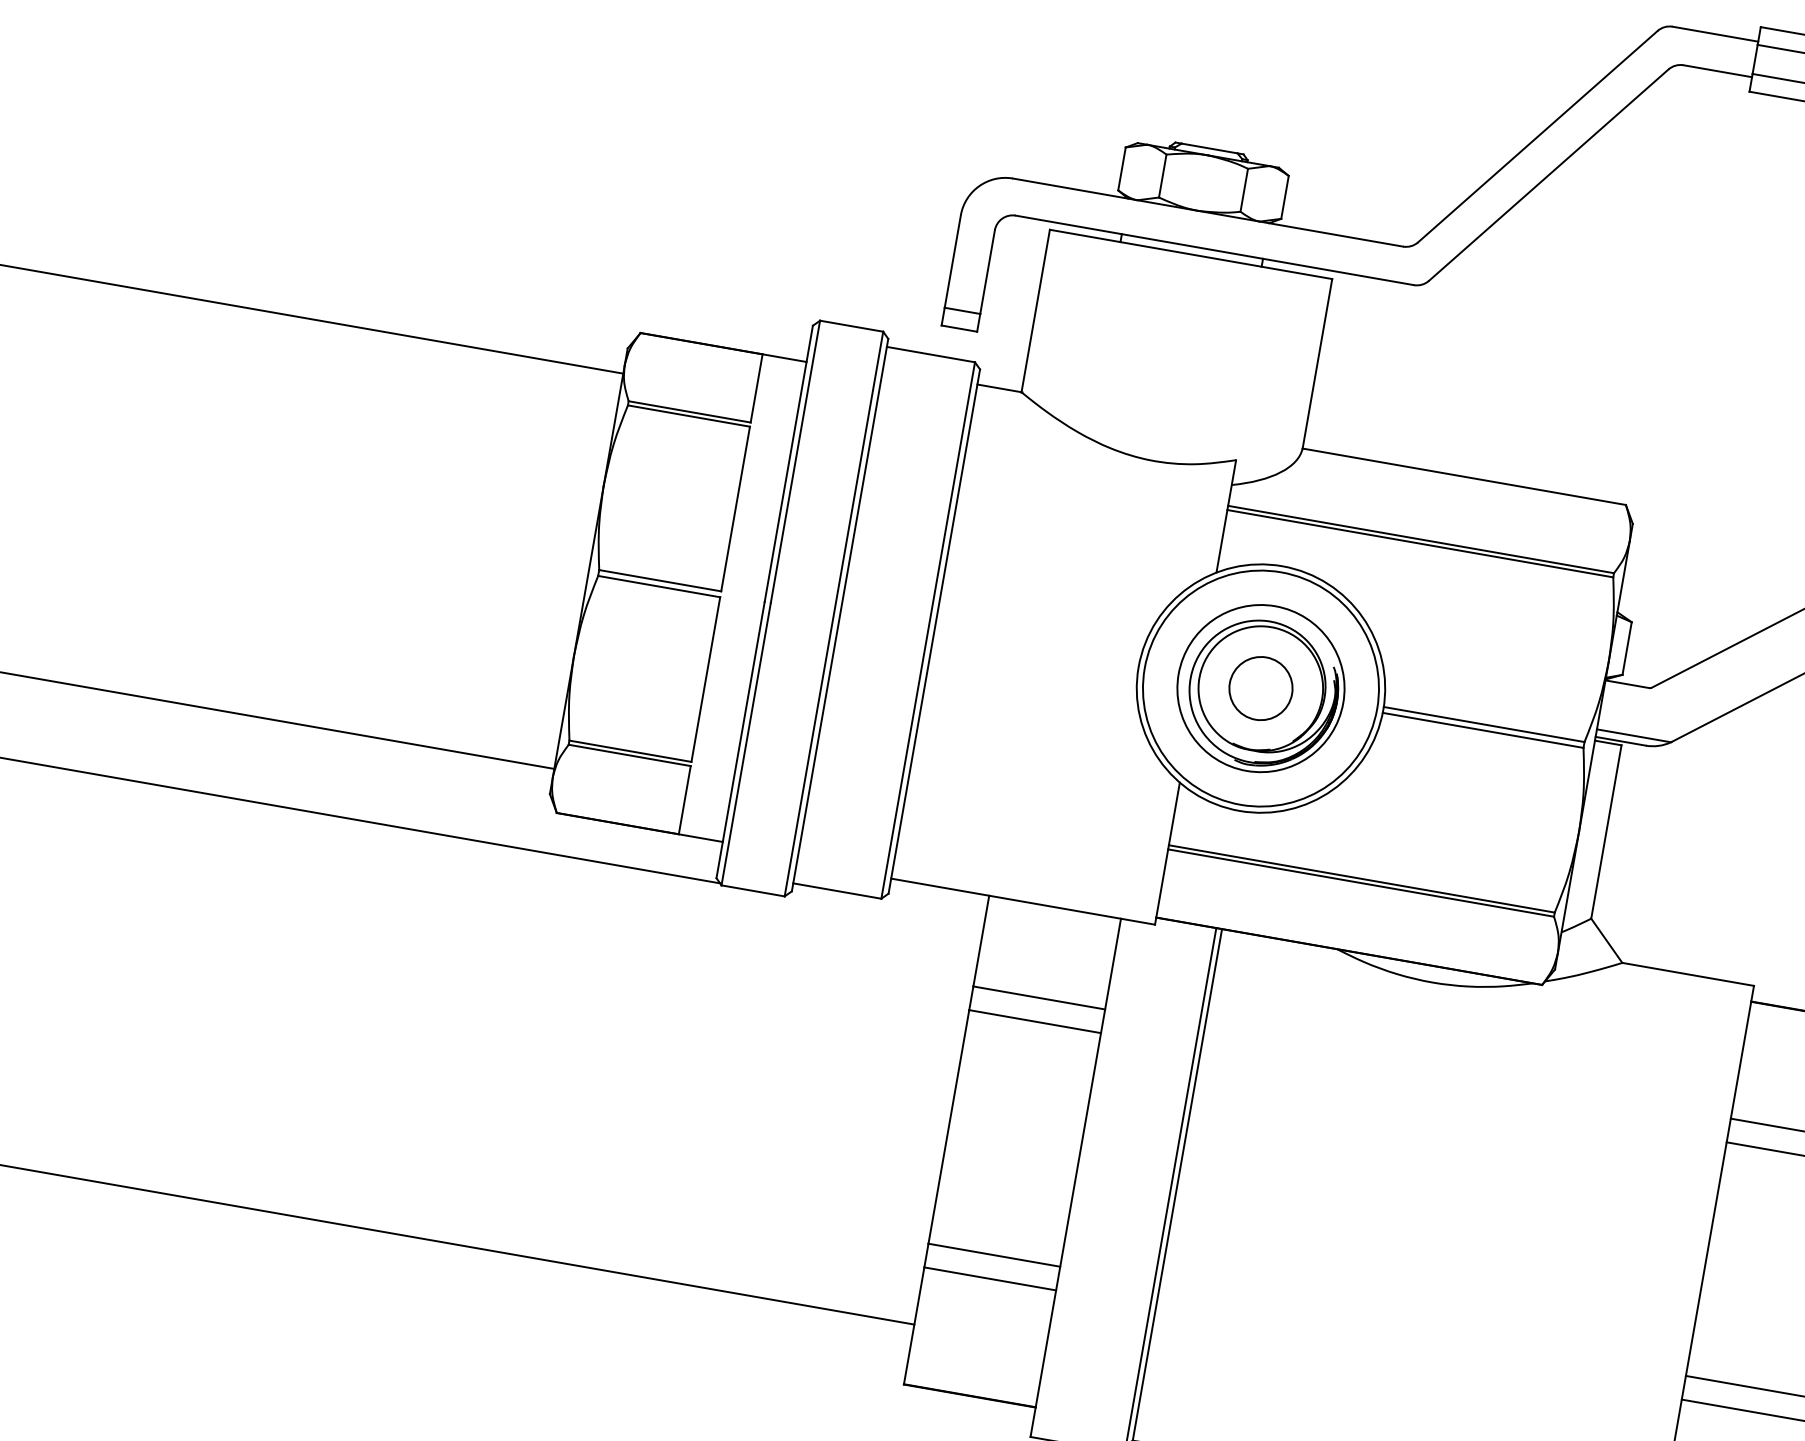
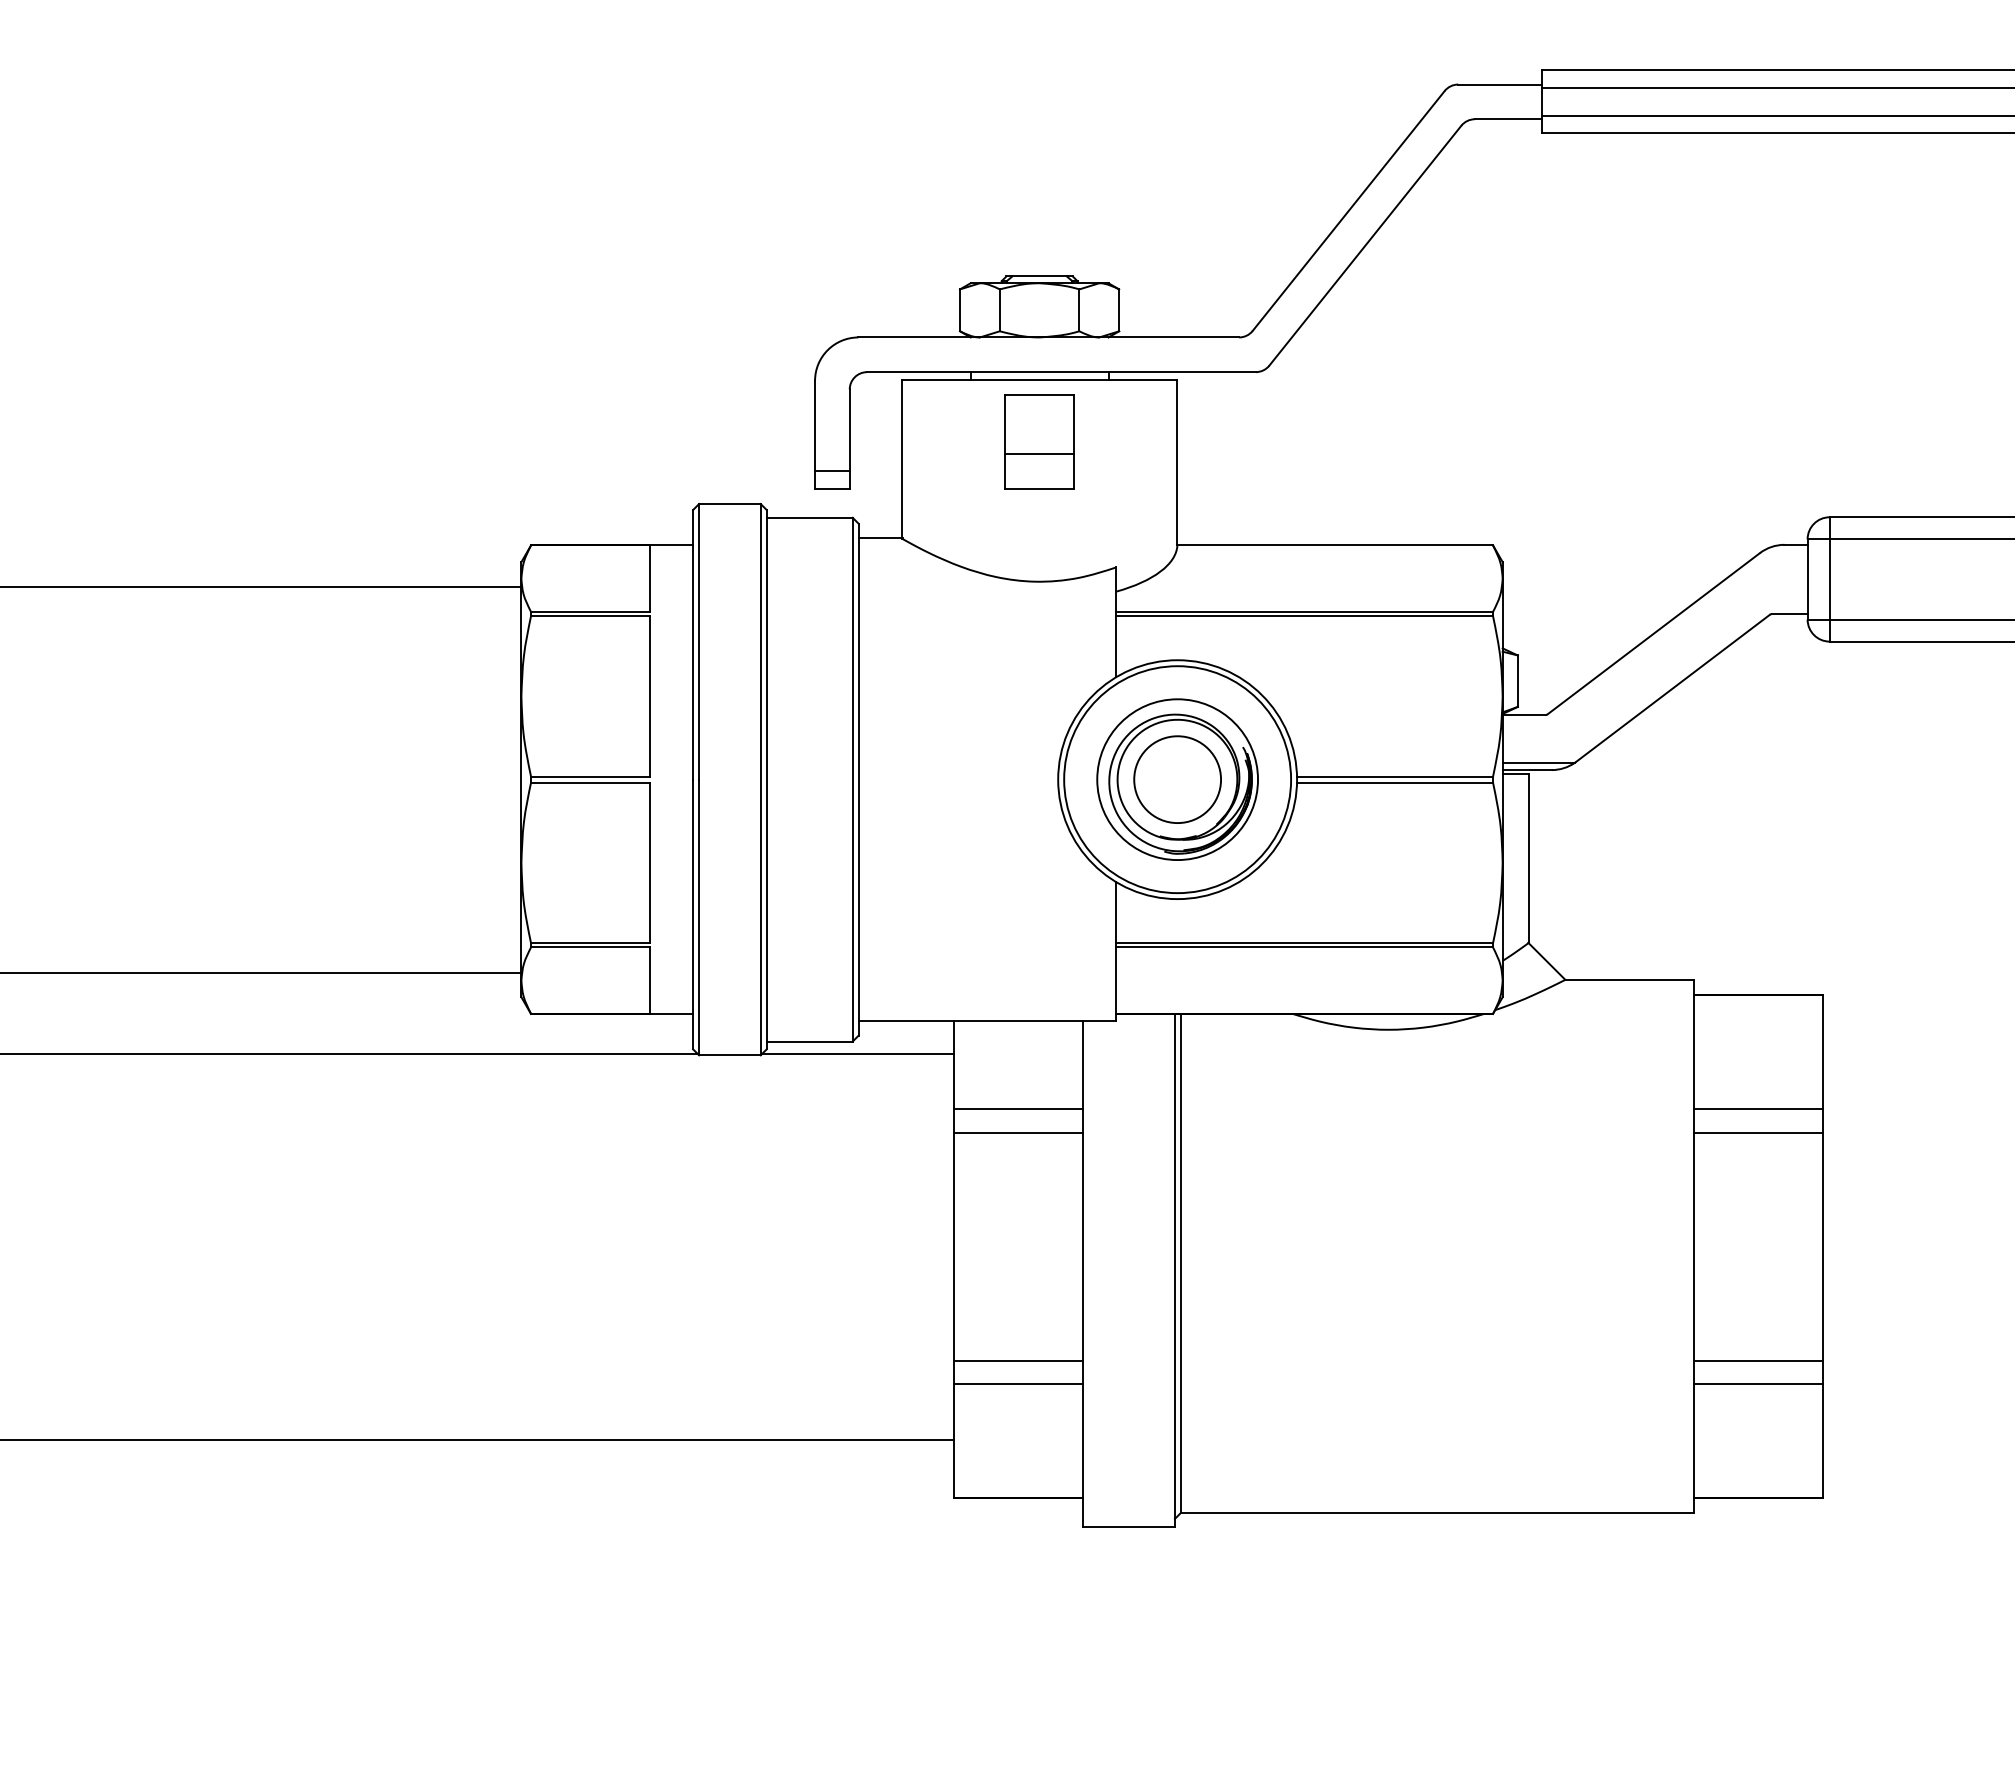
part: (1179, 317) -> (1039, 441), added
circle: (1260, 688) -> (1177, 779), size x1.43
line: (885, 912) -> (858, 1053), added

